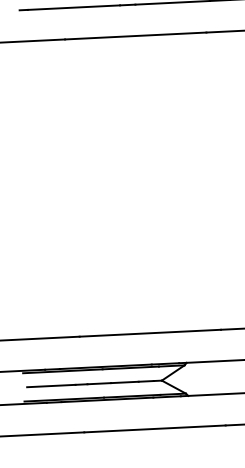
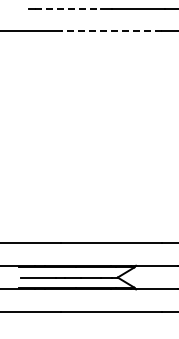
line: (74, 7) -> (68, 8), solid -> dashed
line: (136, 35) -> (111, 30), solid -> dashed

